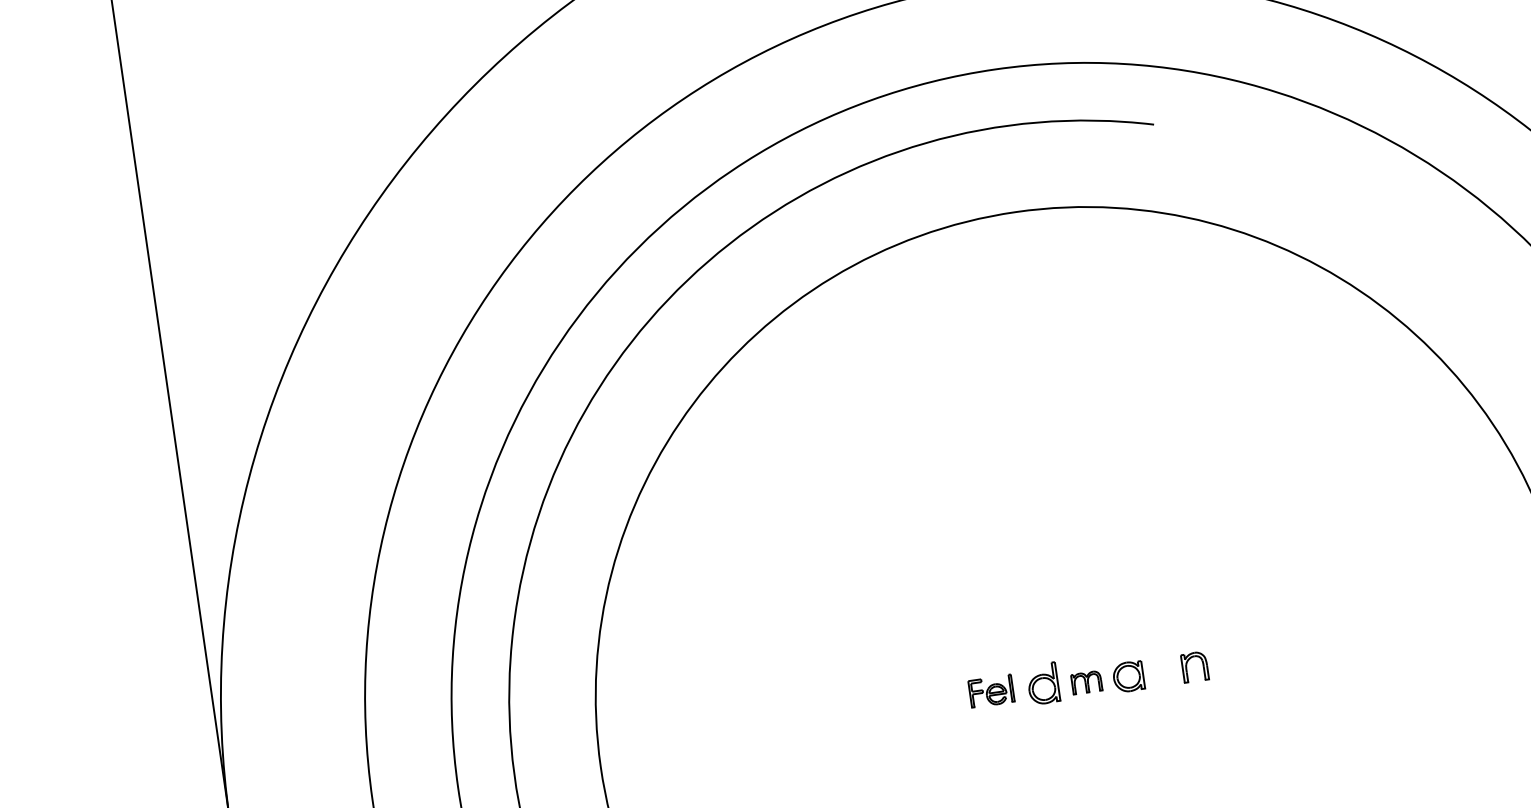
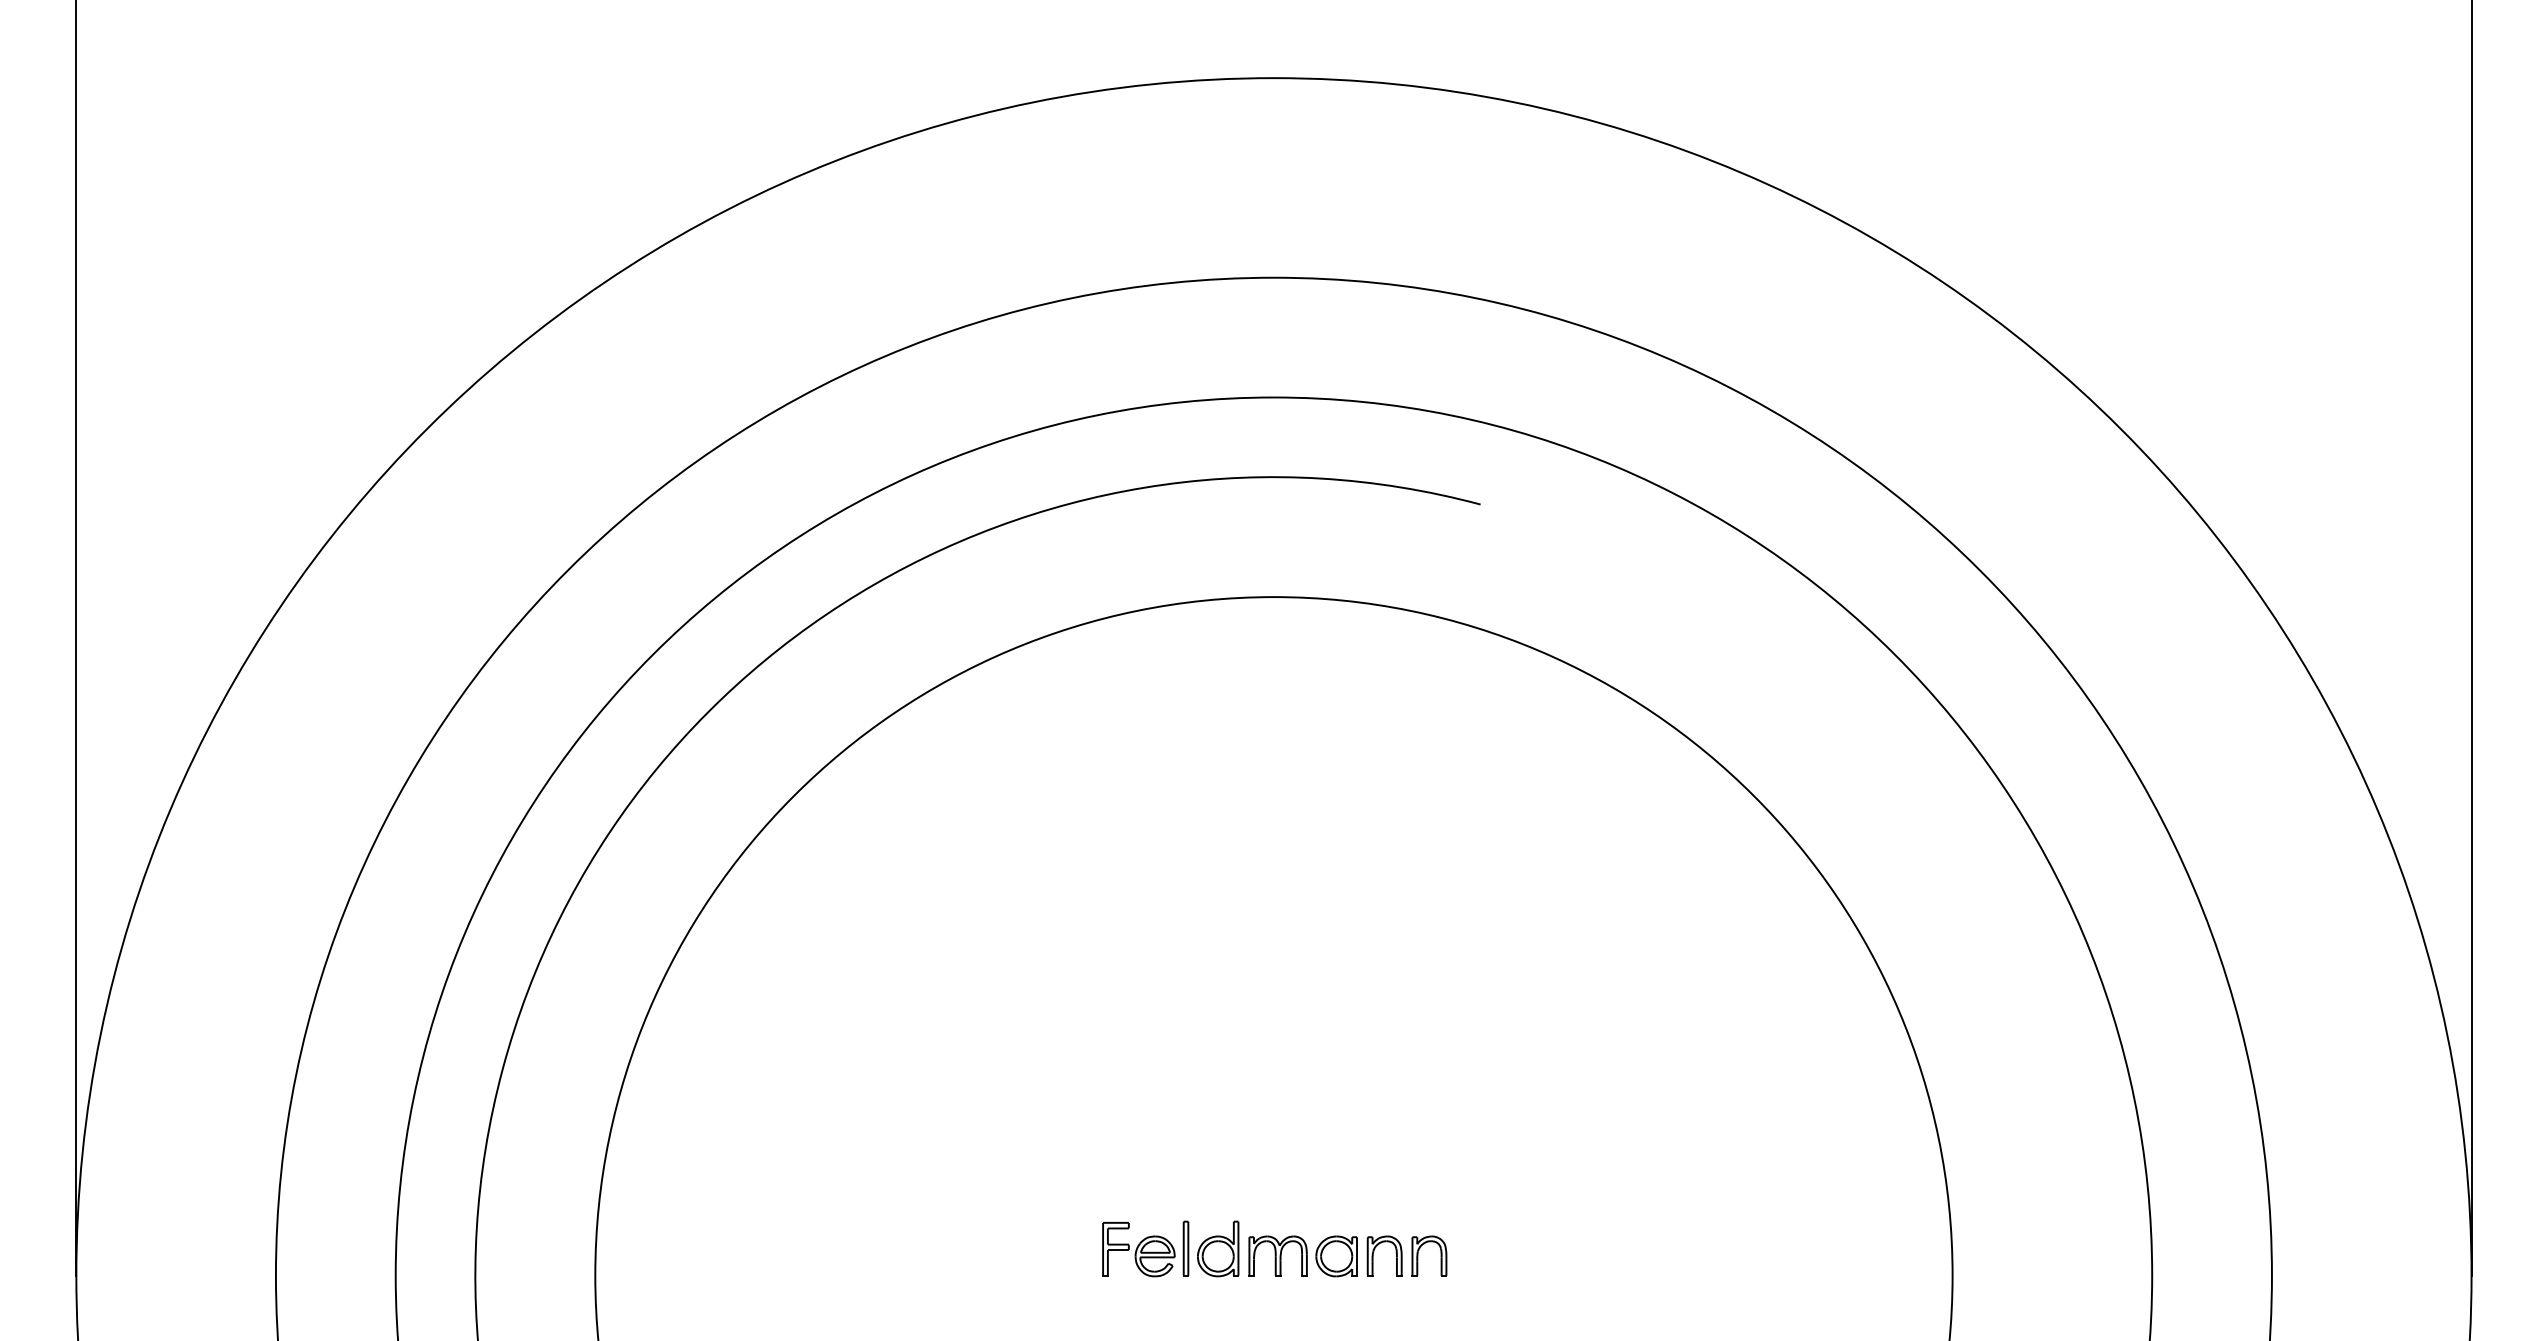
part: (1155, 669) -> (1374, 1251), added
part: (1086, 682) -> (1277, 1255), size x1.43
part: (991, 690) -> (1145, 1248), size x1.43

